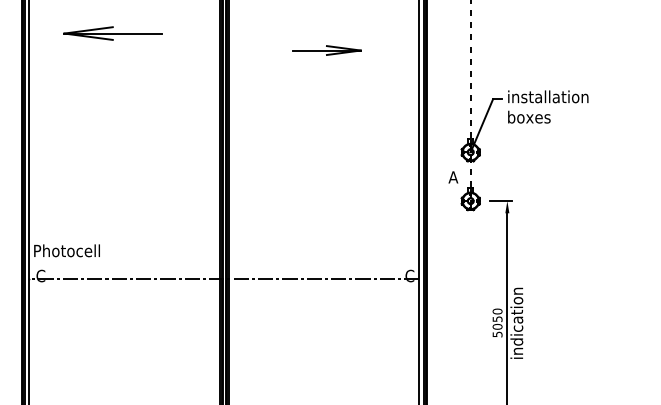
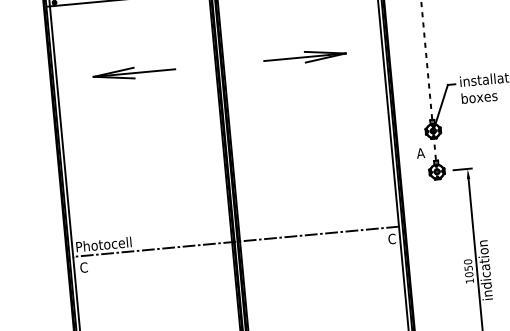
part: (112, 33) -> (133, 73), moved
part: (326, 50) -> (305, 57), size x1.43
line: (224, 279) -> (236, 242), moved
text: (497, 334) -> (469, 281), 5050 -> 1050

